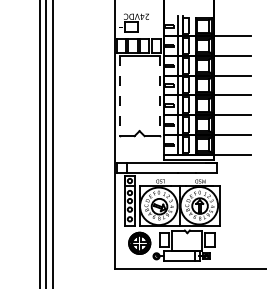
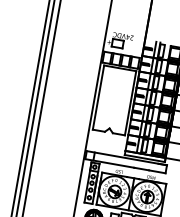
line: (119, 96) -> (98, 97), dashed -> solid
line: (159, 96) -> (130, 103), dashed -> solid

